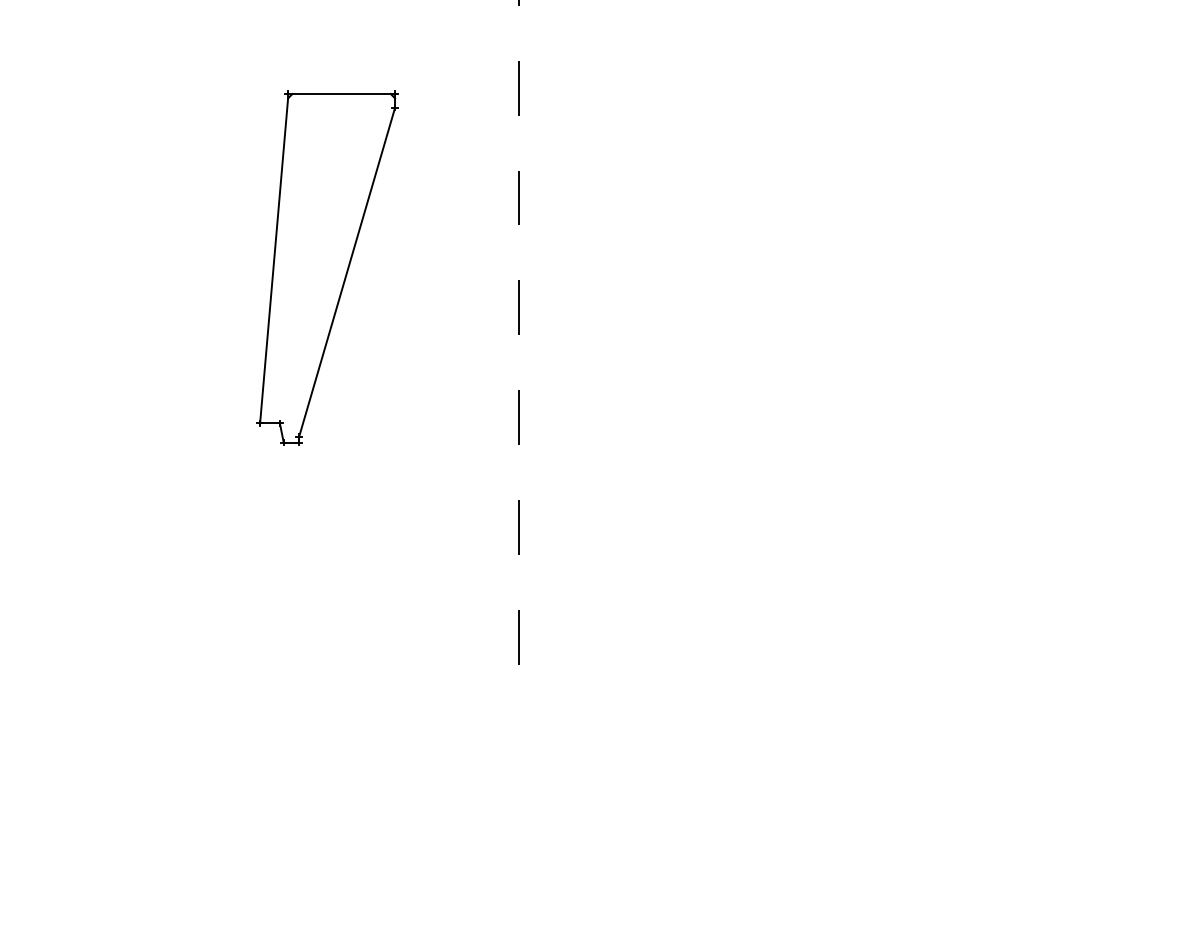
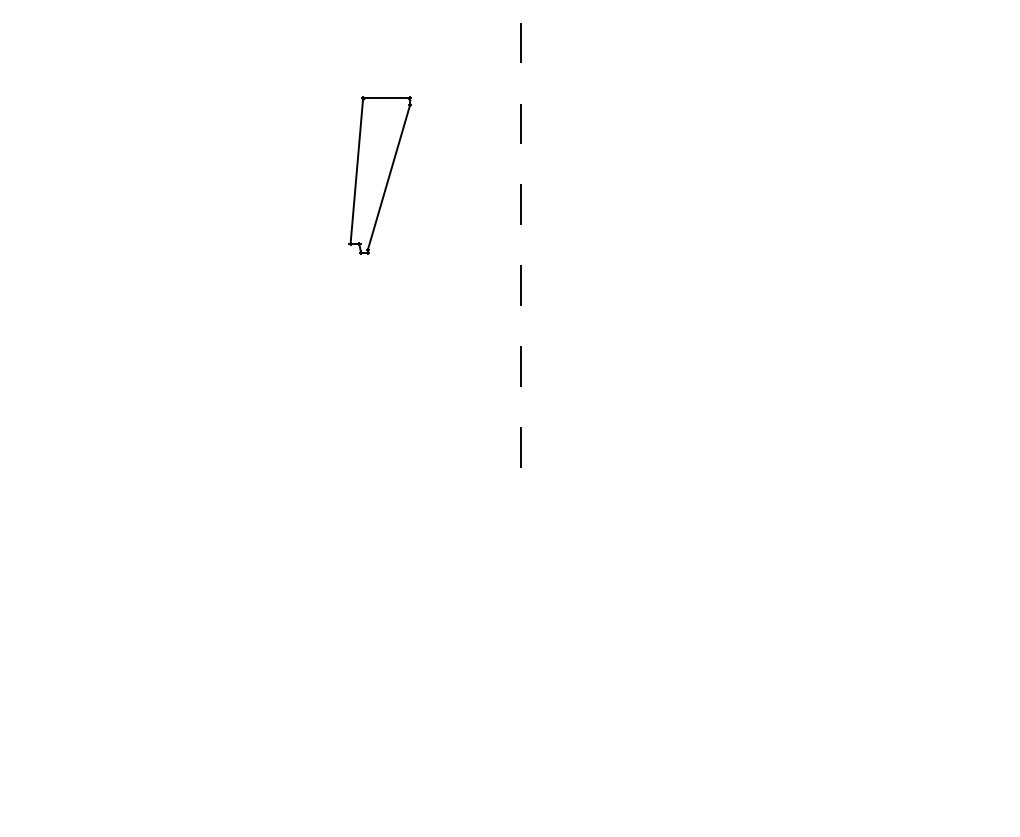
part: (327, 268) -> (380, 175), size x0.6

